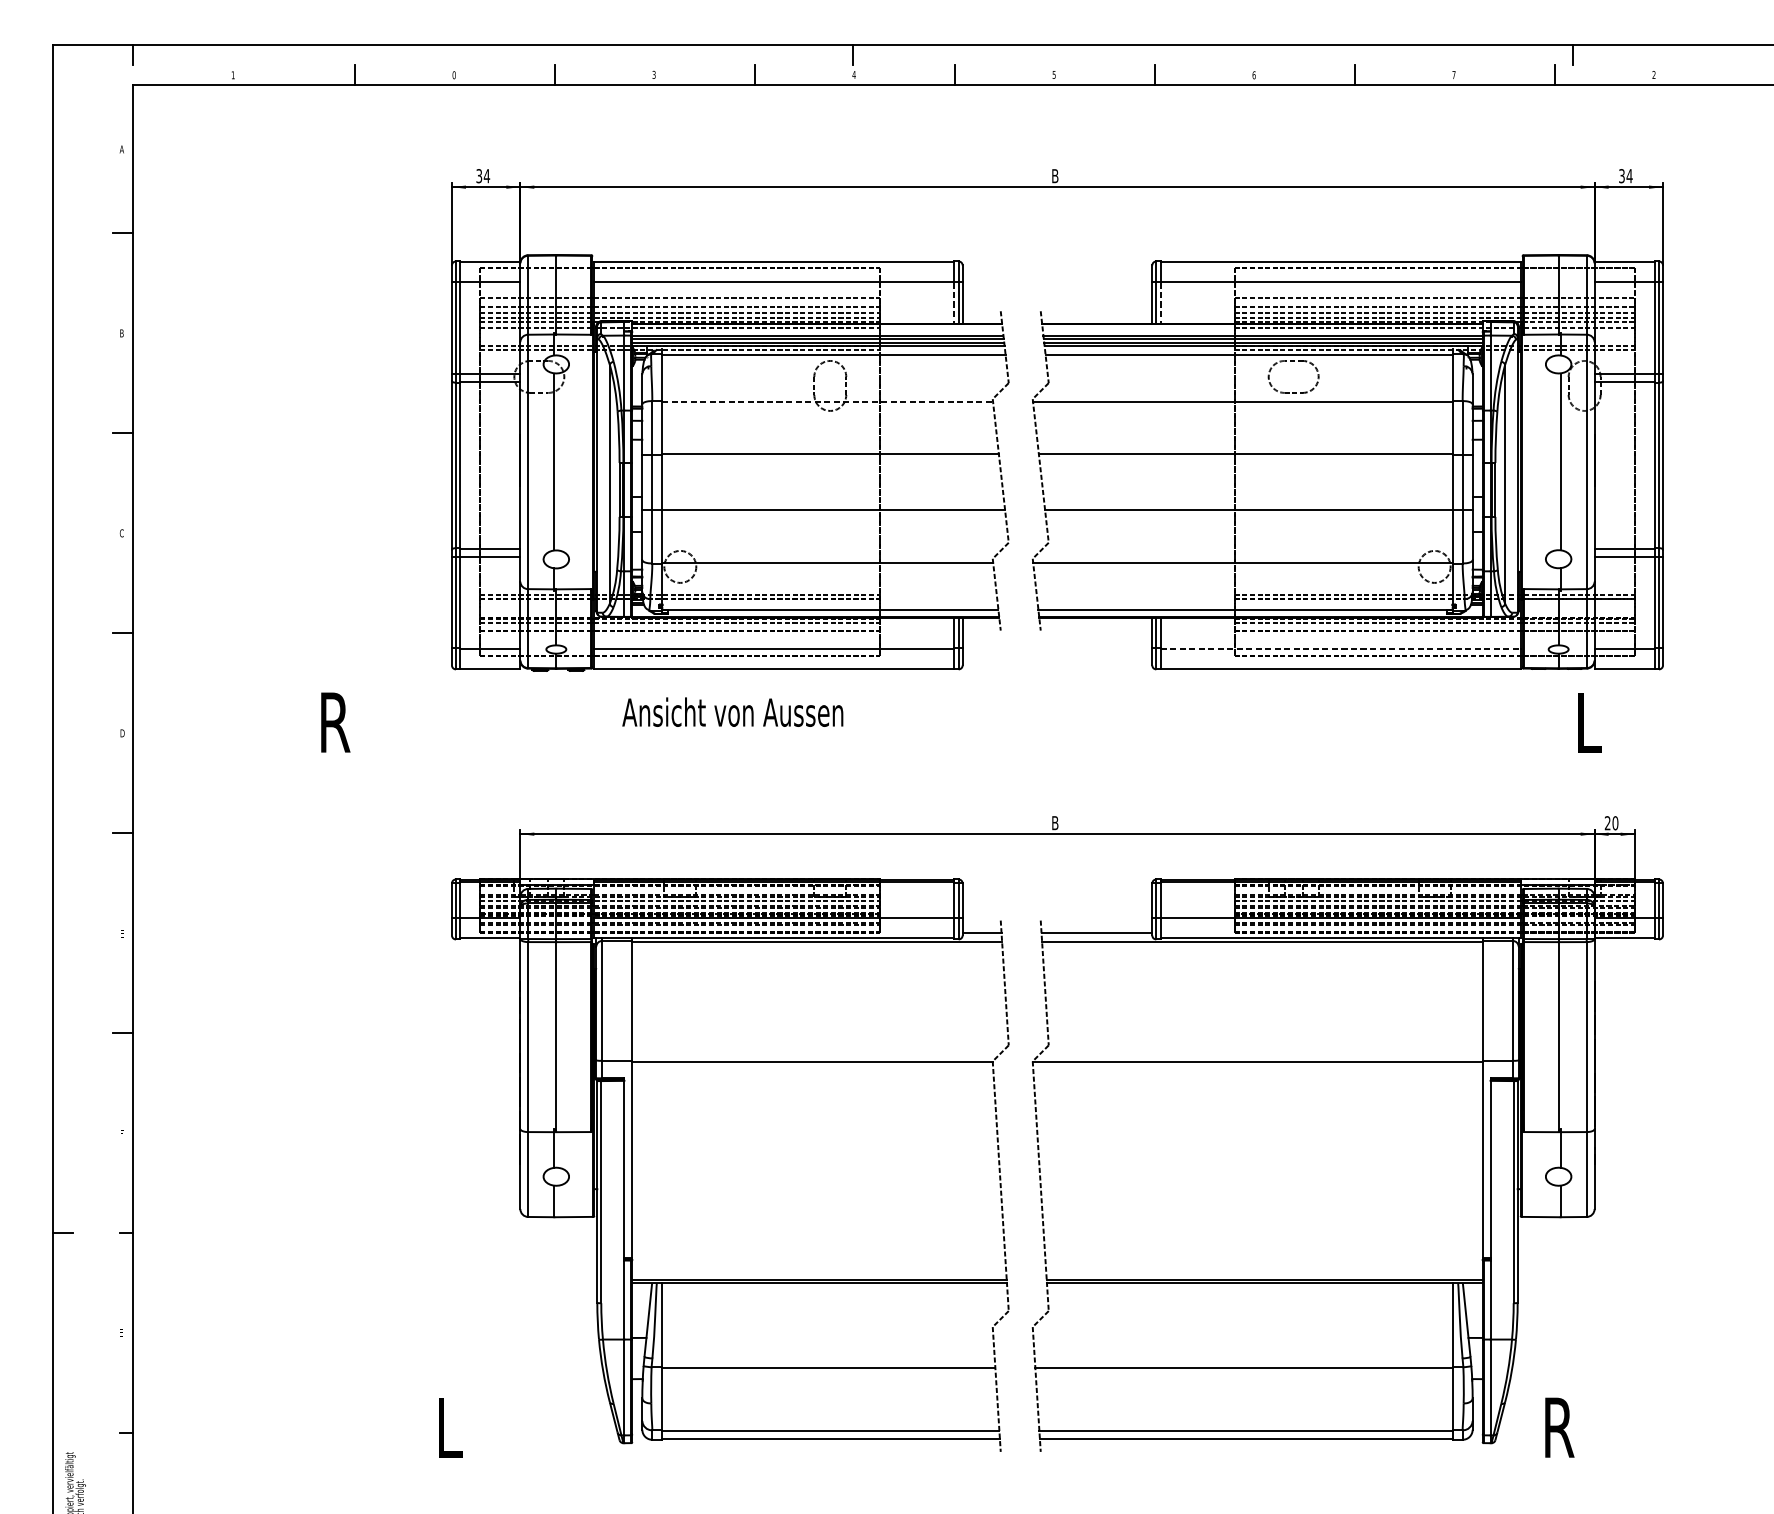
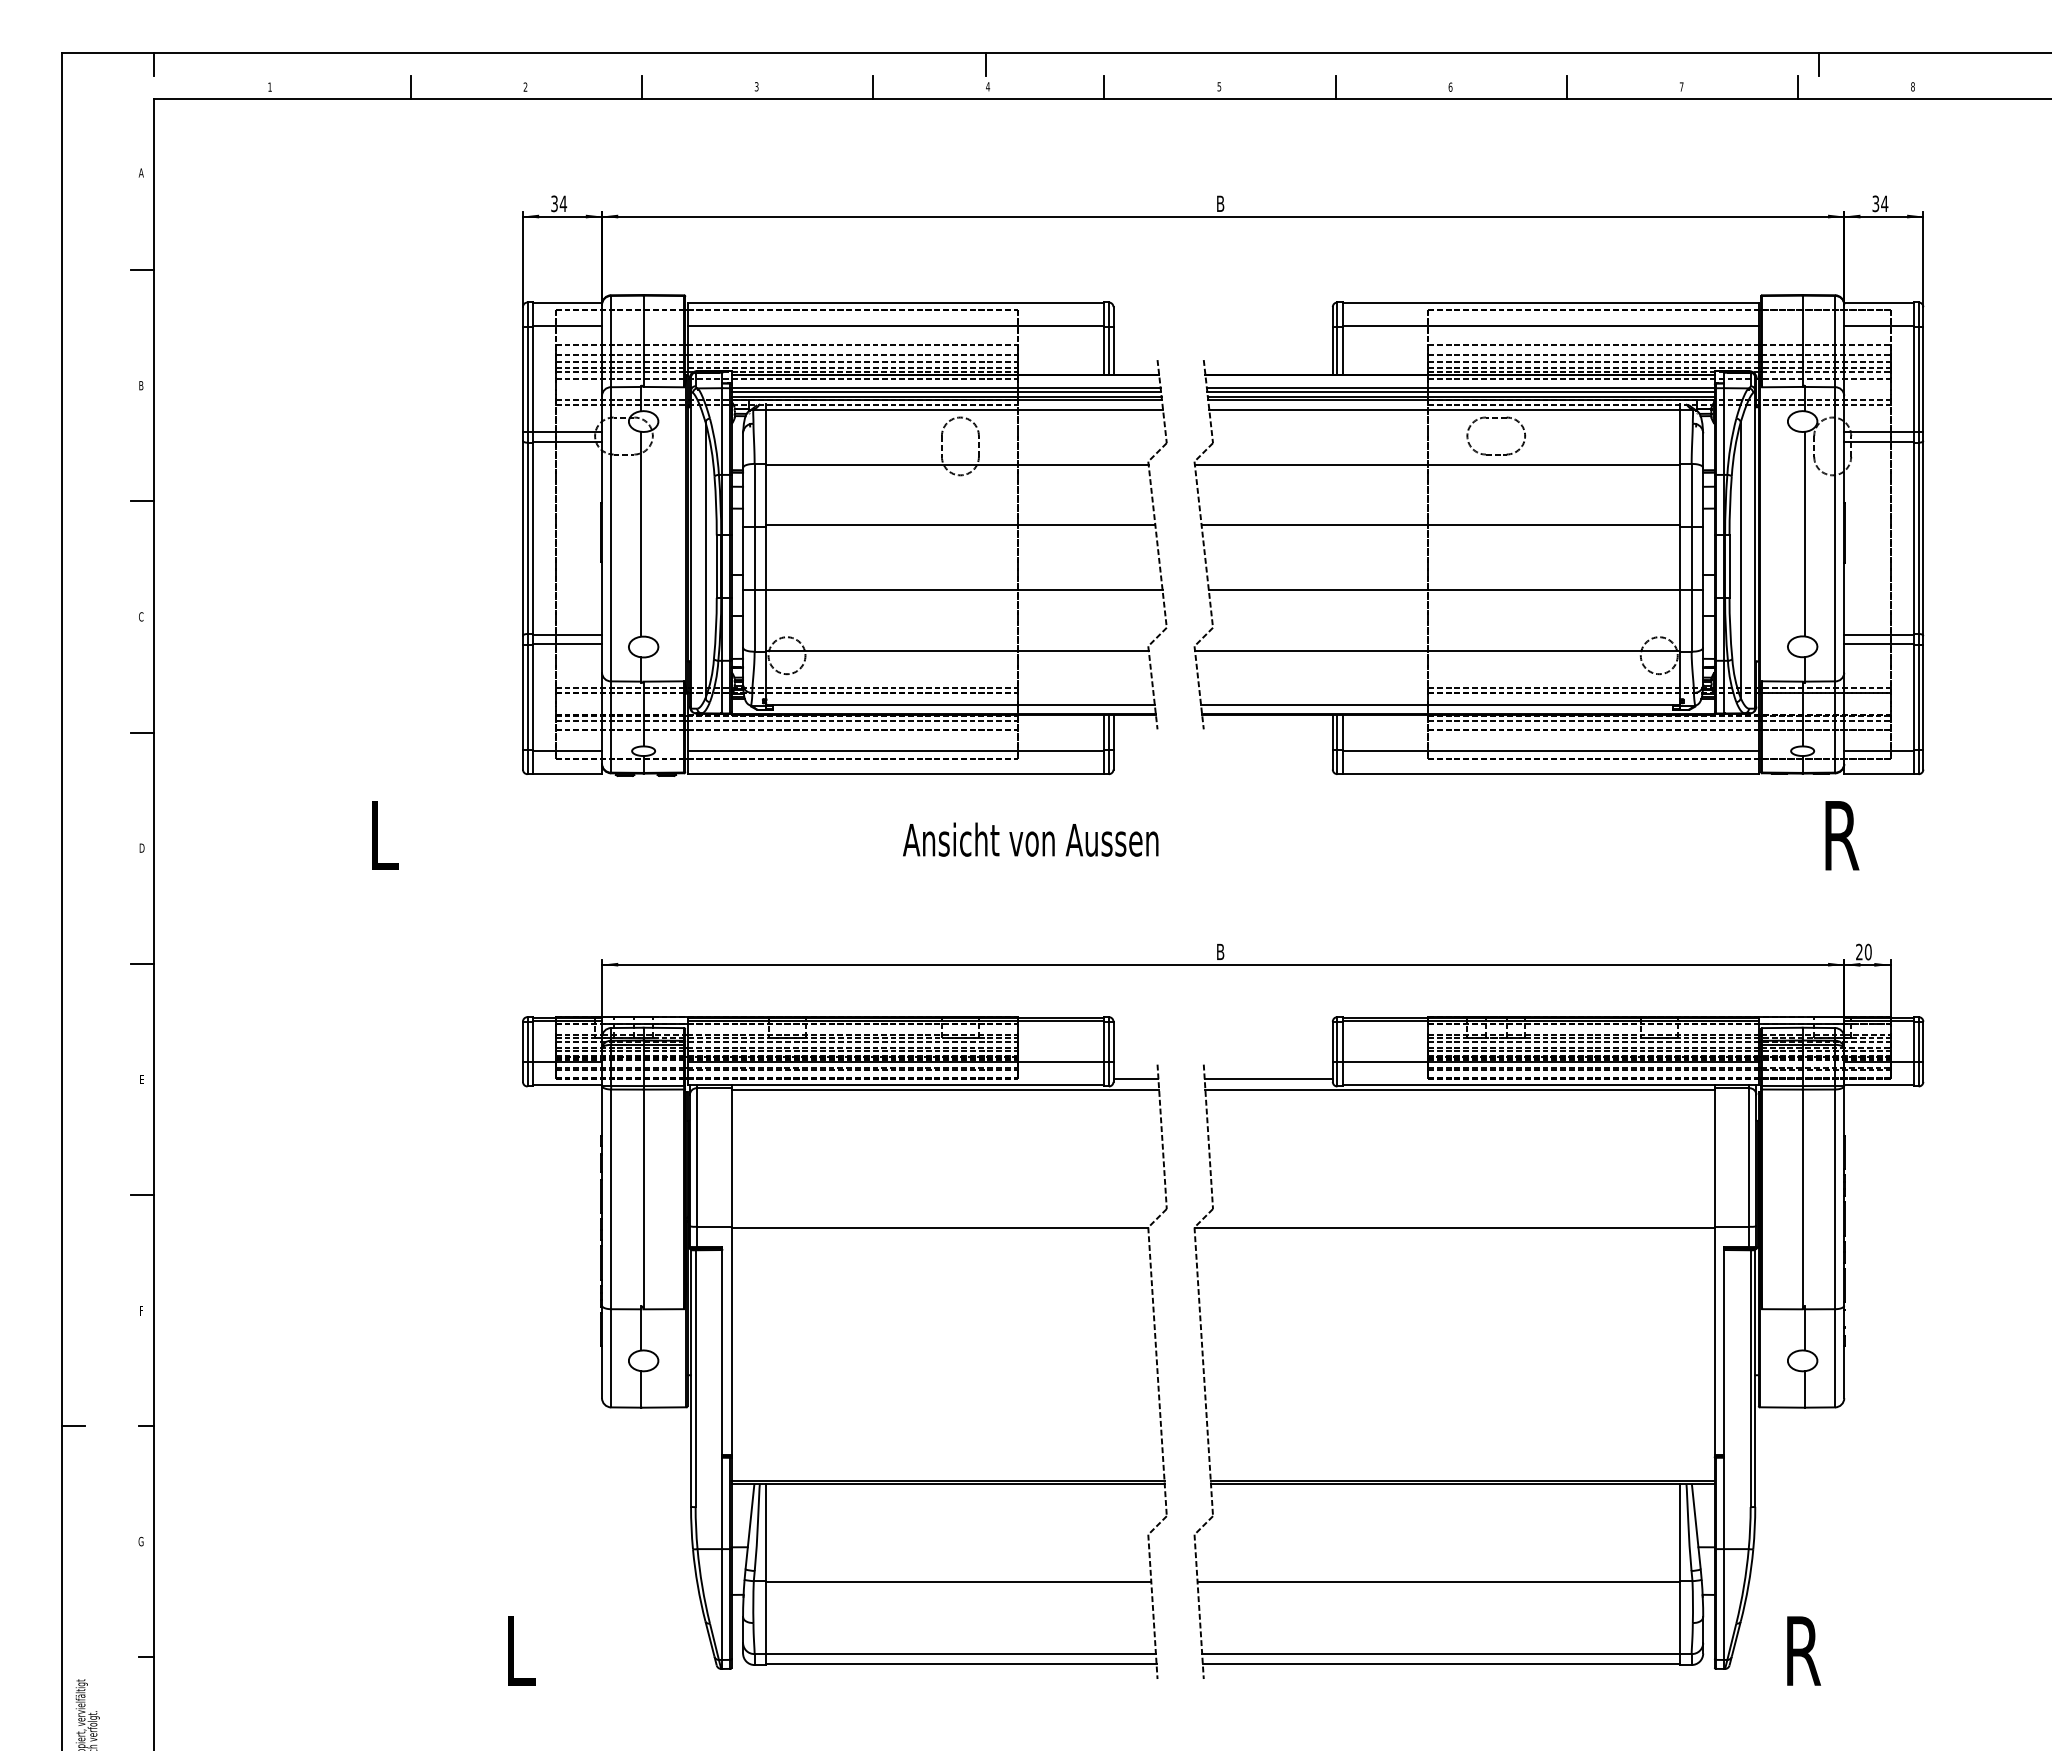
text: (454, 74) -> (525, 86), 0 -> 2
text: (1653, 74) -> (1912, 86), 2 -> 8
line: (954, 302) -> (1103, 350), dashed -> solid
line: (1160, 302) -> (1342, 350), dashed -> solid
line: (827, 402) -> (957, 465), dashed -> solid
line: (1341, 648) -> (1551, 750), dashed -> solid
text: (732, 712) -> (1030, 839), moved
text: (335, 722) -> (388, 835), R -> L
text: (1593, 722) -> (1842, 835), L -> R
text: (121, 1332) -> (140, 1541), E -> G

